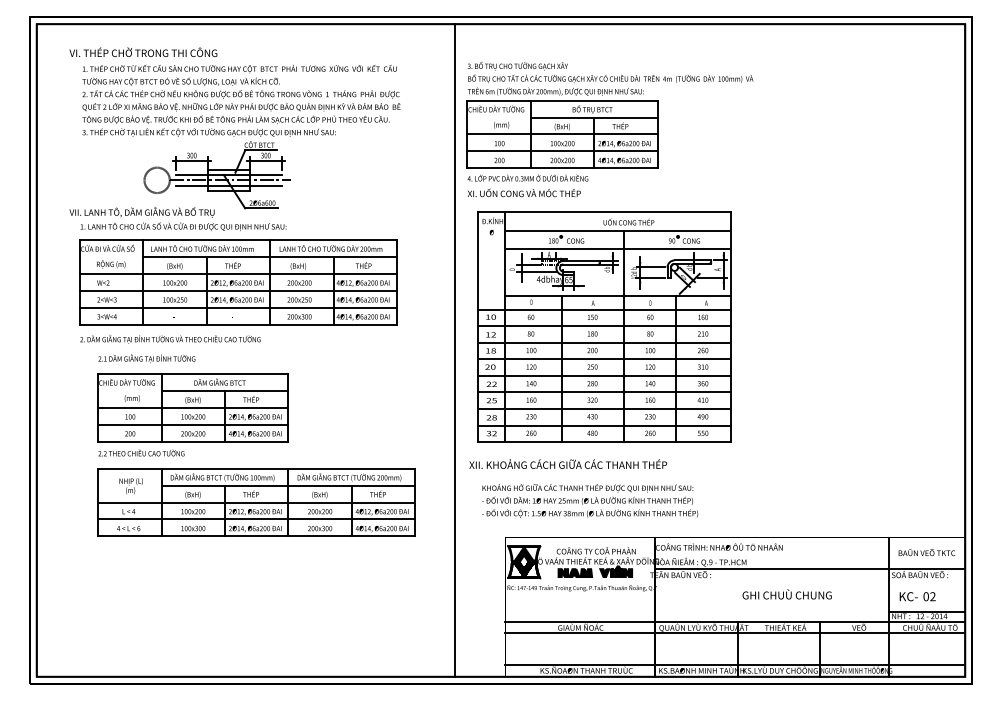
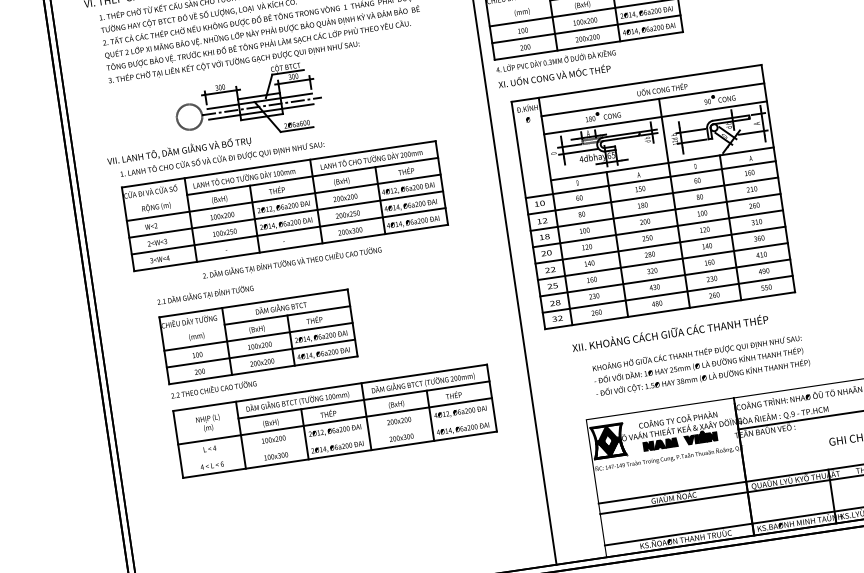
text: (170, 339) -> (292, 262), moved
text: (568, 463) -> (670, 332), moved
text: (590, 500) -> (701, 365), moved
line: (256, 519) -> (337, 438), removed

